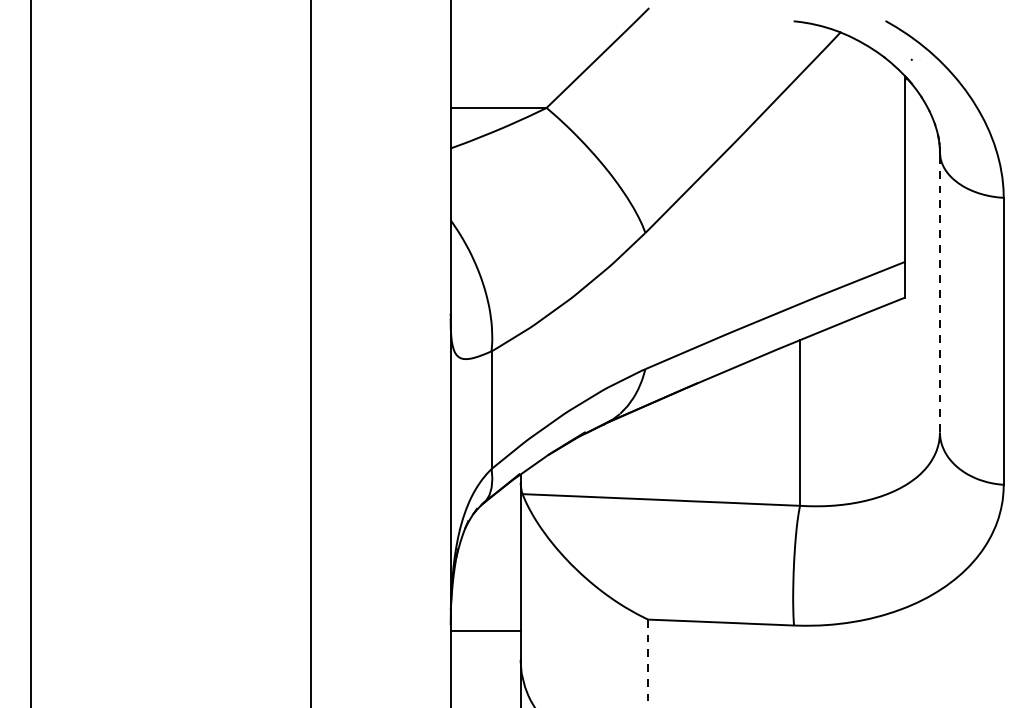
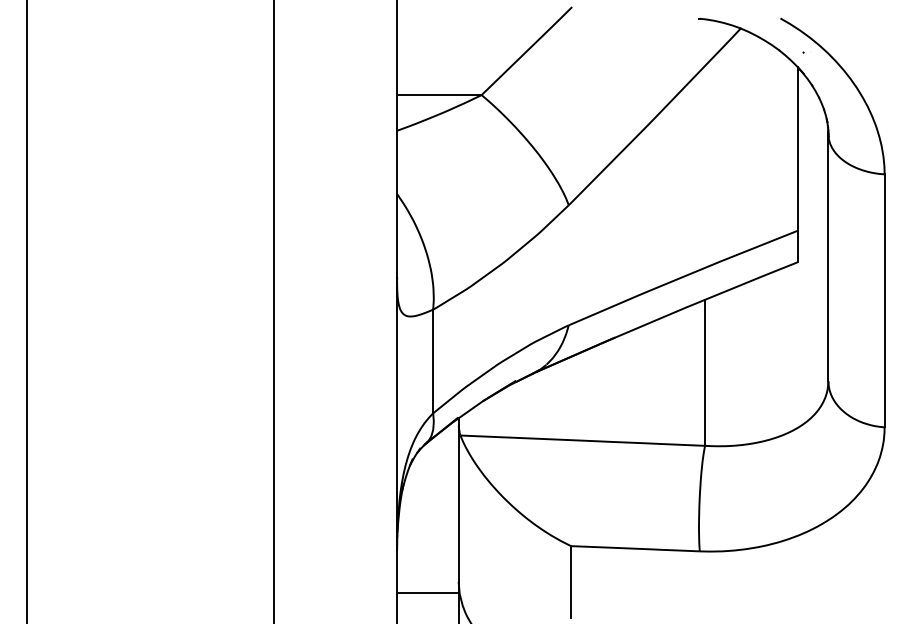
line: (940, 292) -> (828, 257), dashed -> solid
line: (485, 631) -> (427, 592), moved
line: (648, 660) -> (571, 582), dashed -> solid

